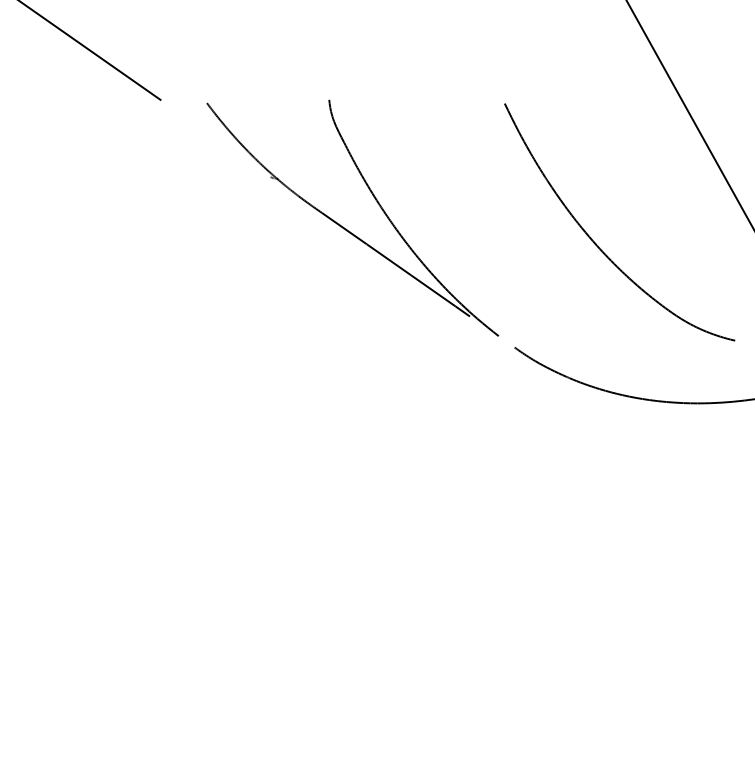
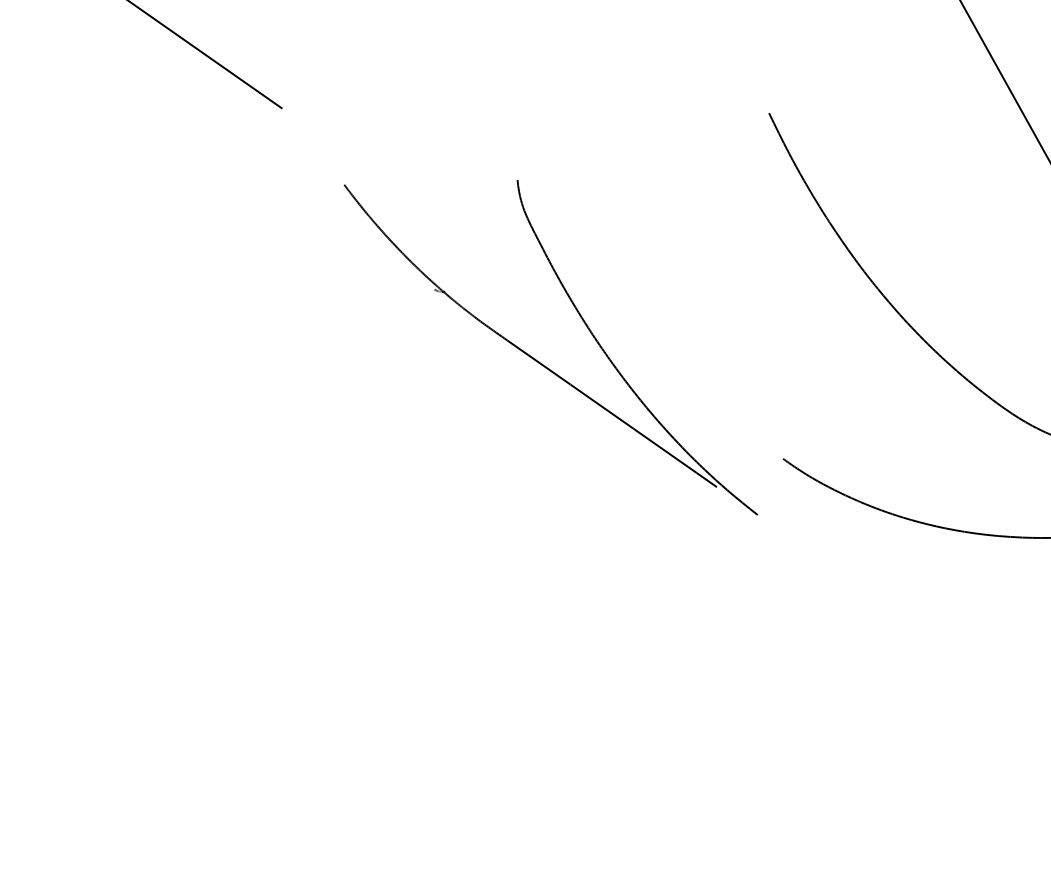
part: (346, 228) -> (541, 362), moved

